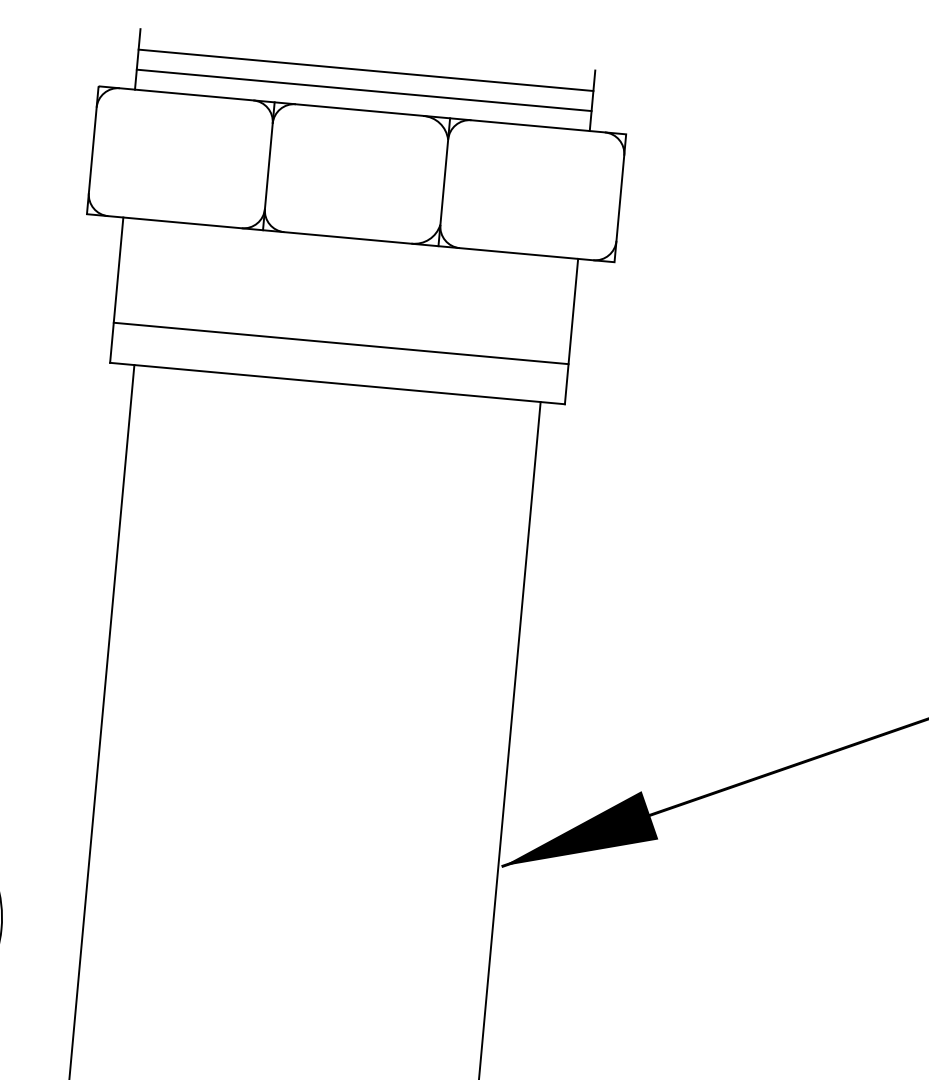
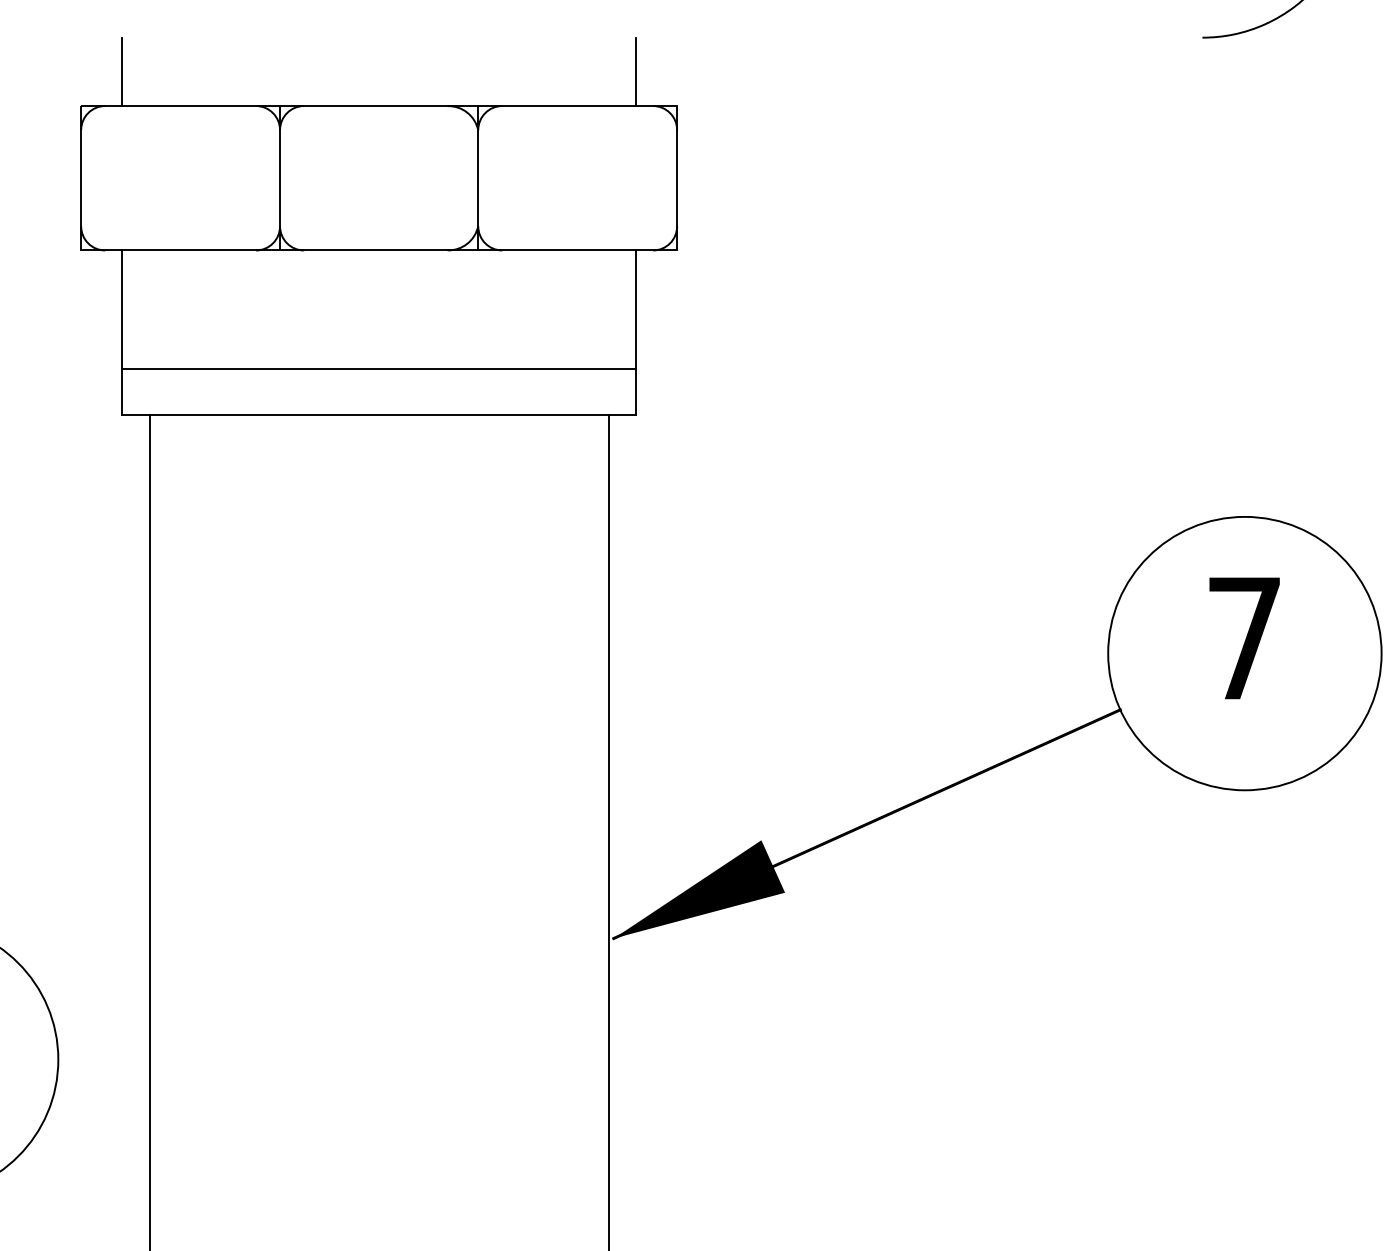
line: (366, 70) -> (379, 60), removed
line: (364, 90) -> (379, 83), removed

